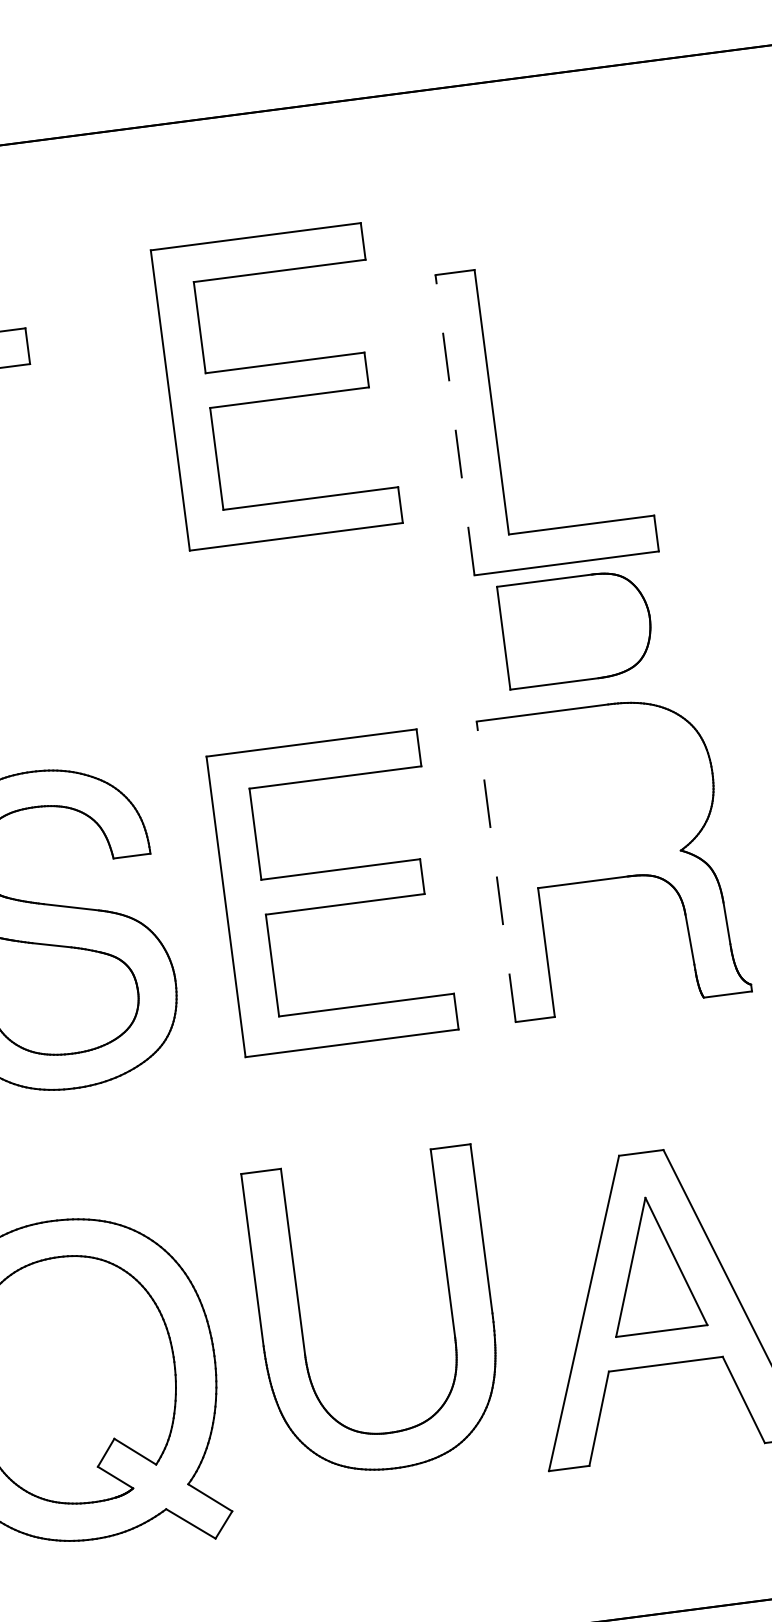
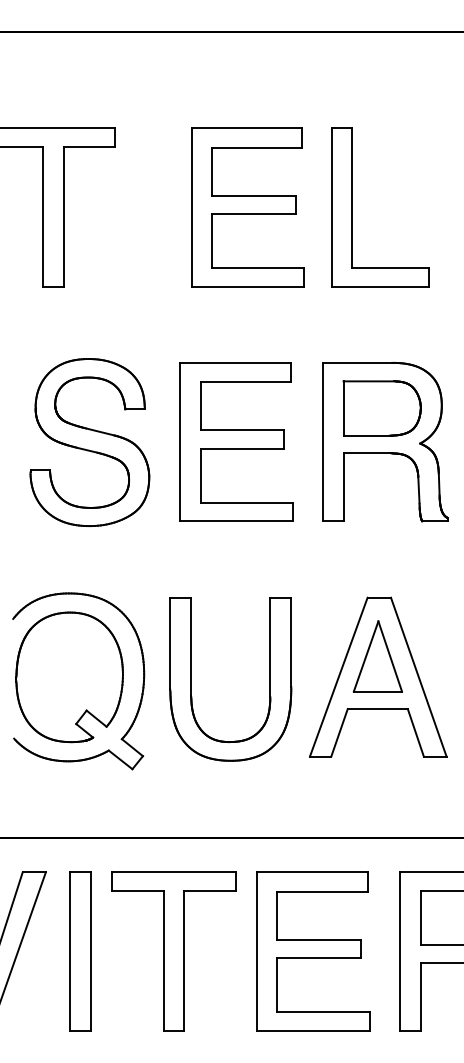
part: (276, 386) -> (247, 207), moved
line: (454, 424) -> (331, 207), dashed -> solid
part: (575, 628) -> (381, 408), moved
line: (495, 870) -> (322, 441), dashed -> solid
part: (301, 1323) -> (191, 679), moved

